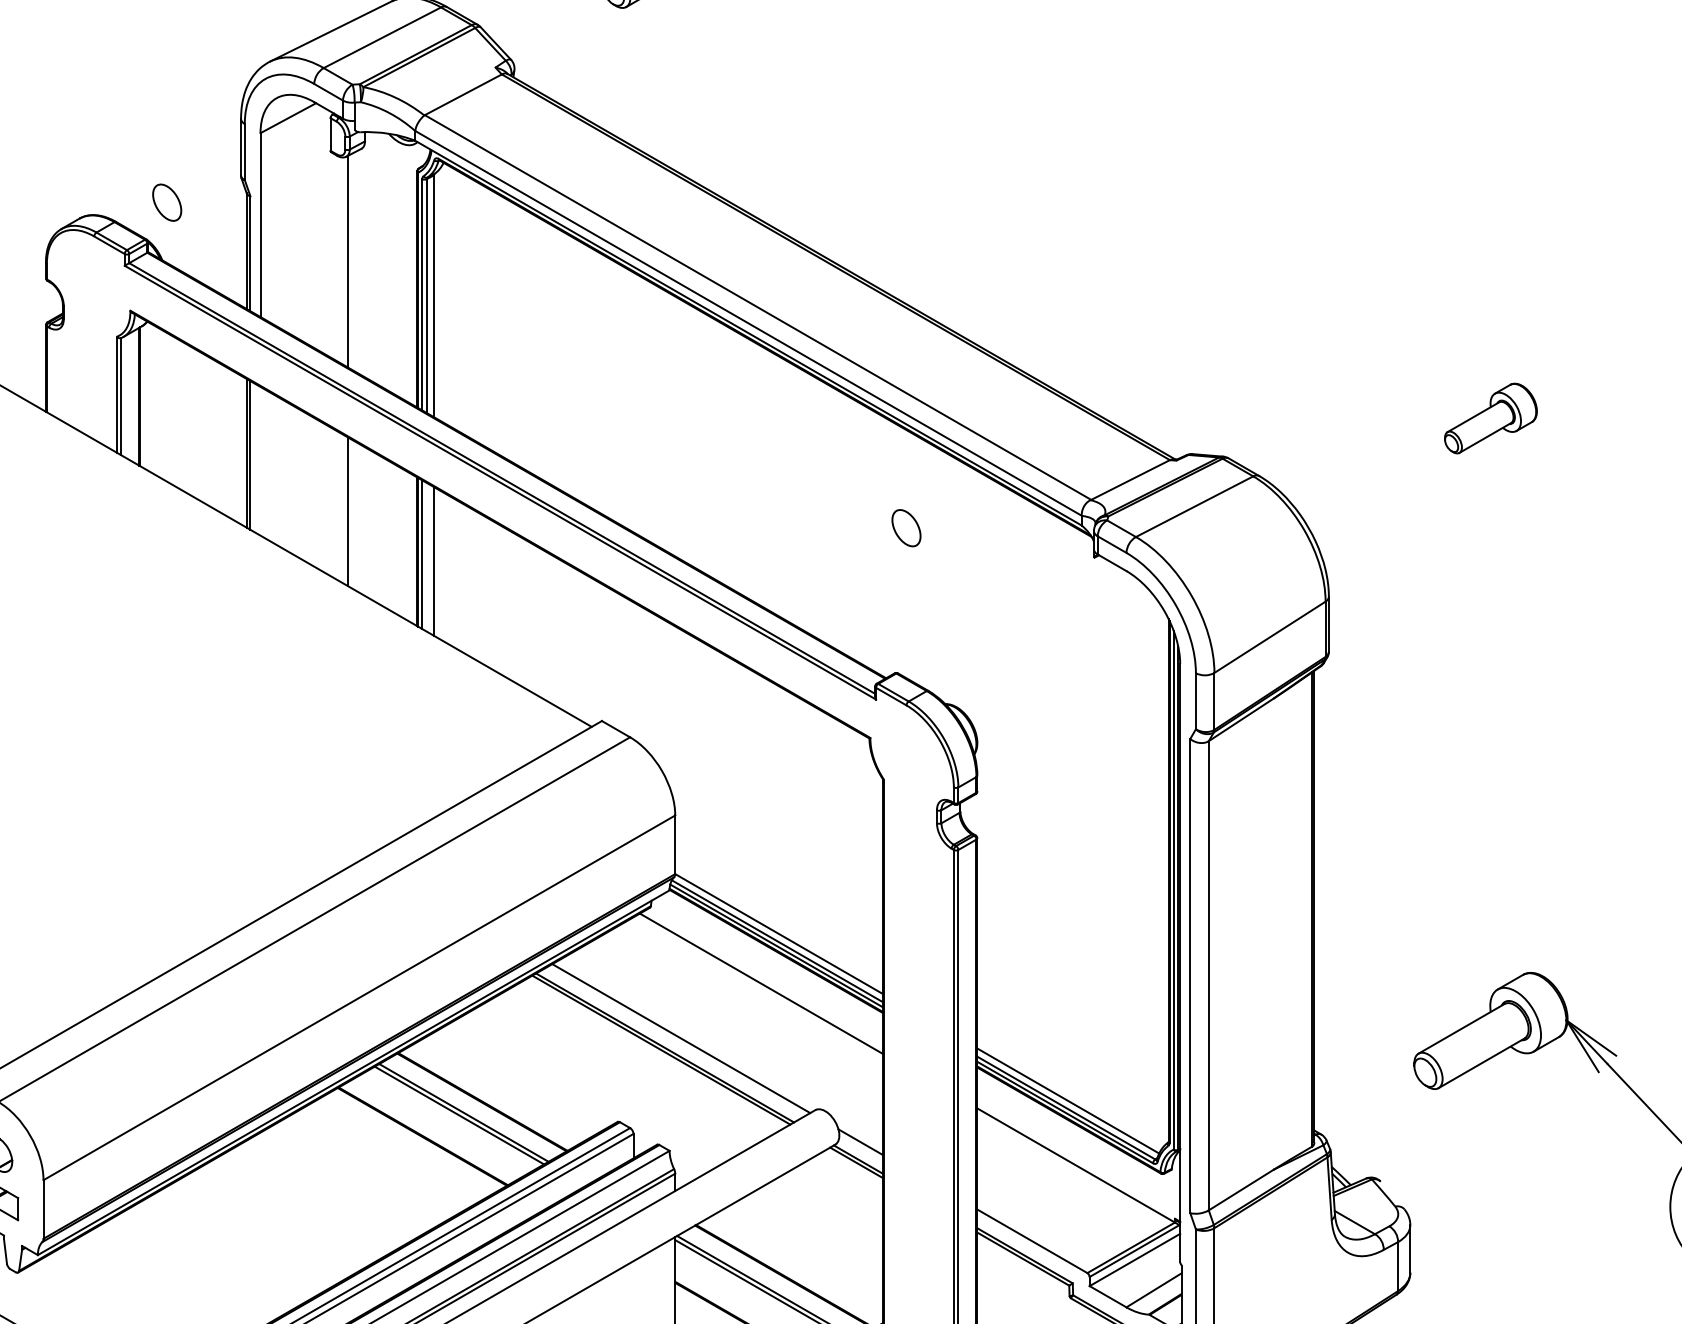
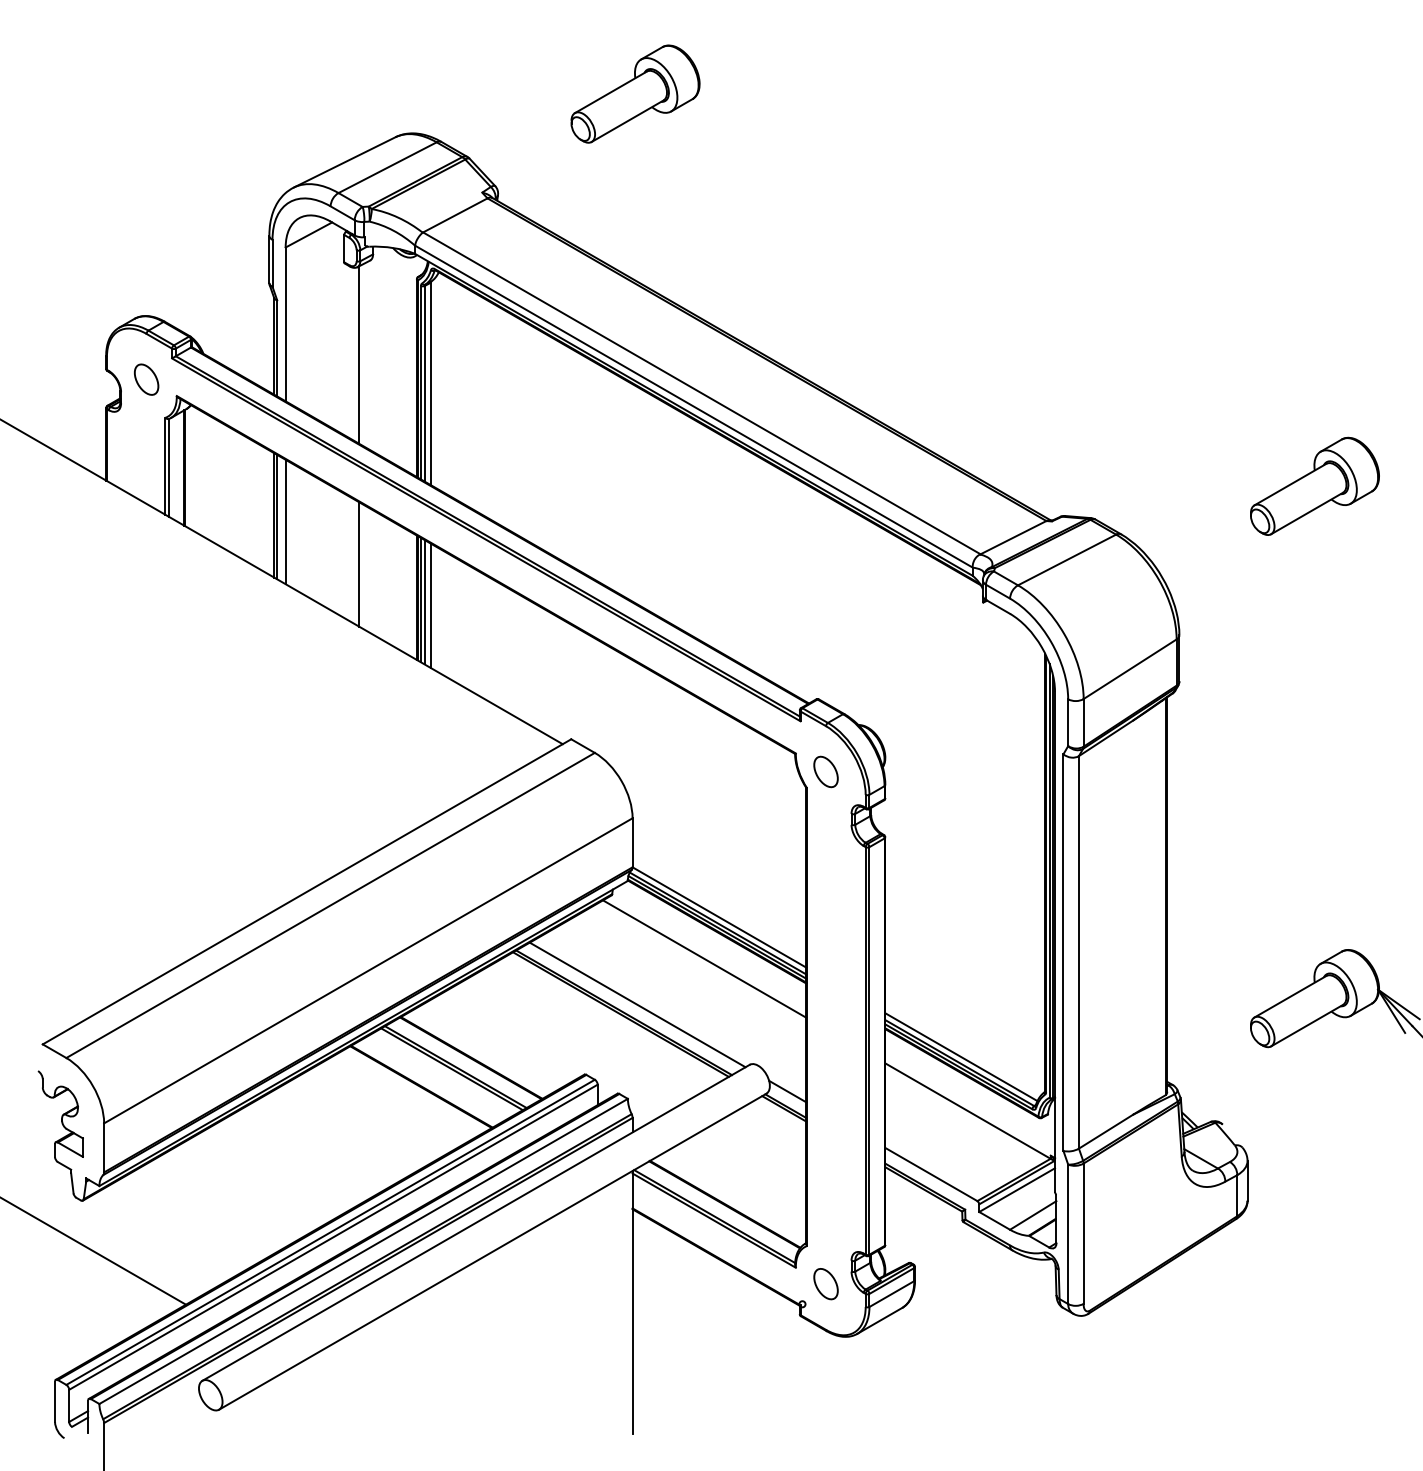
part: (167, 202) -> (146, 379), moved
part: (1490, 417) -> (1314, 485), size x1.67
line: (260, 460) -> (285, 521), added
part: (905, 527) -> (825, 771), moved
line: (426, 557) -> (424, 602), added

